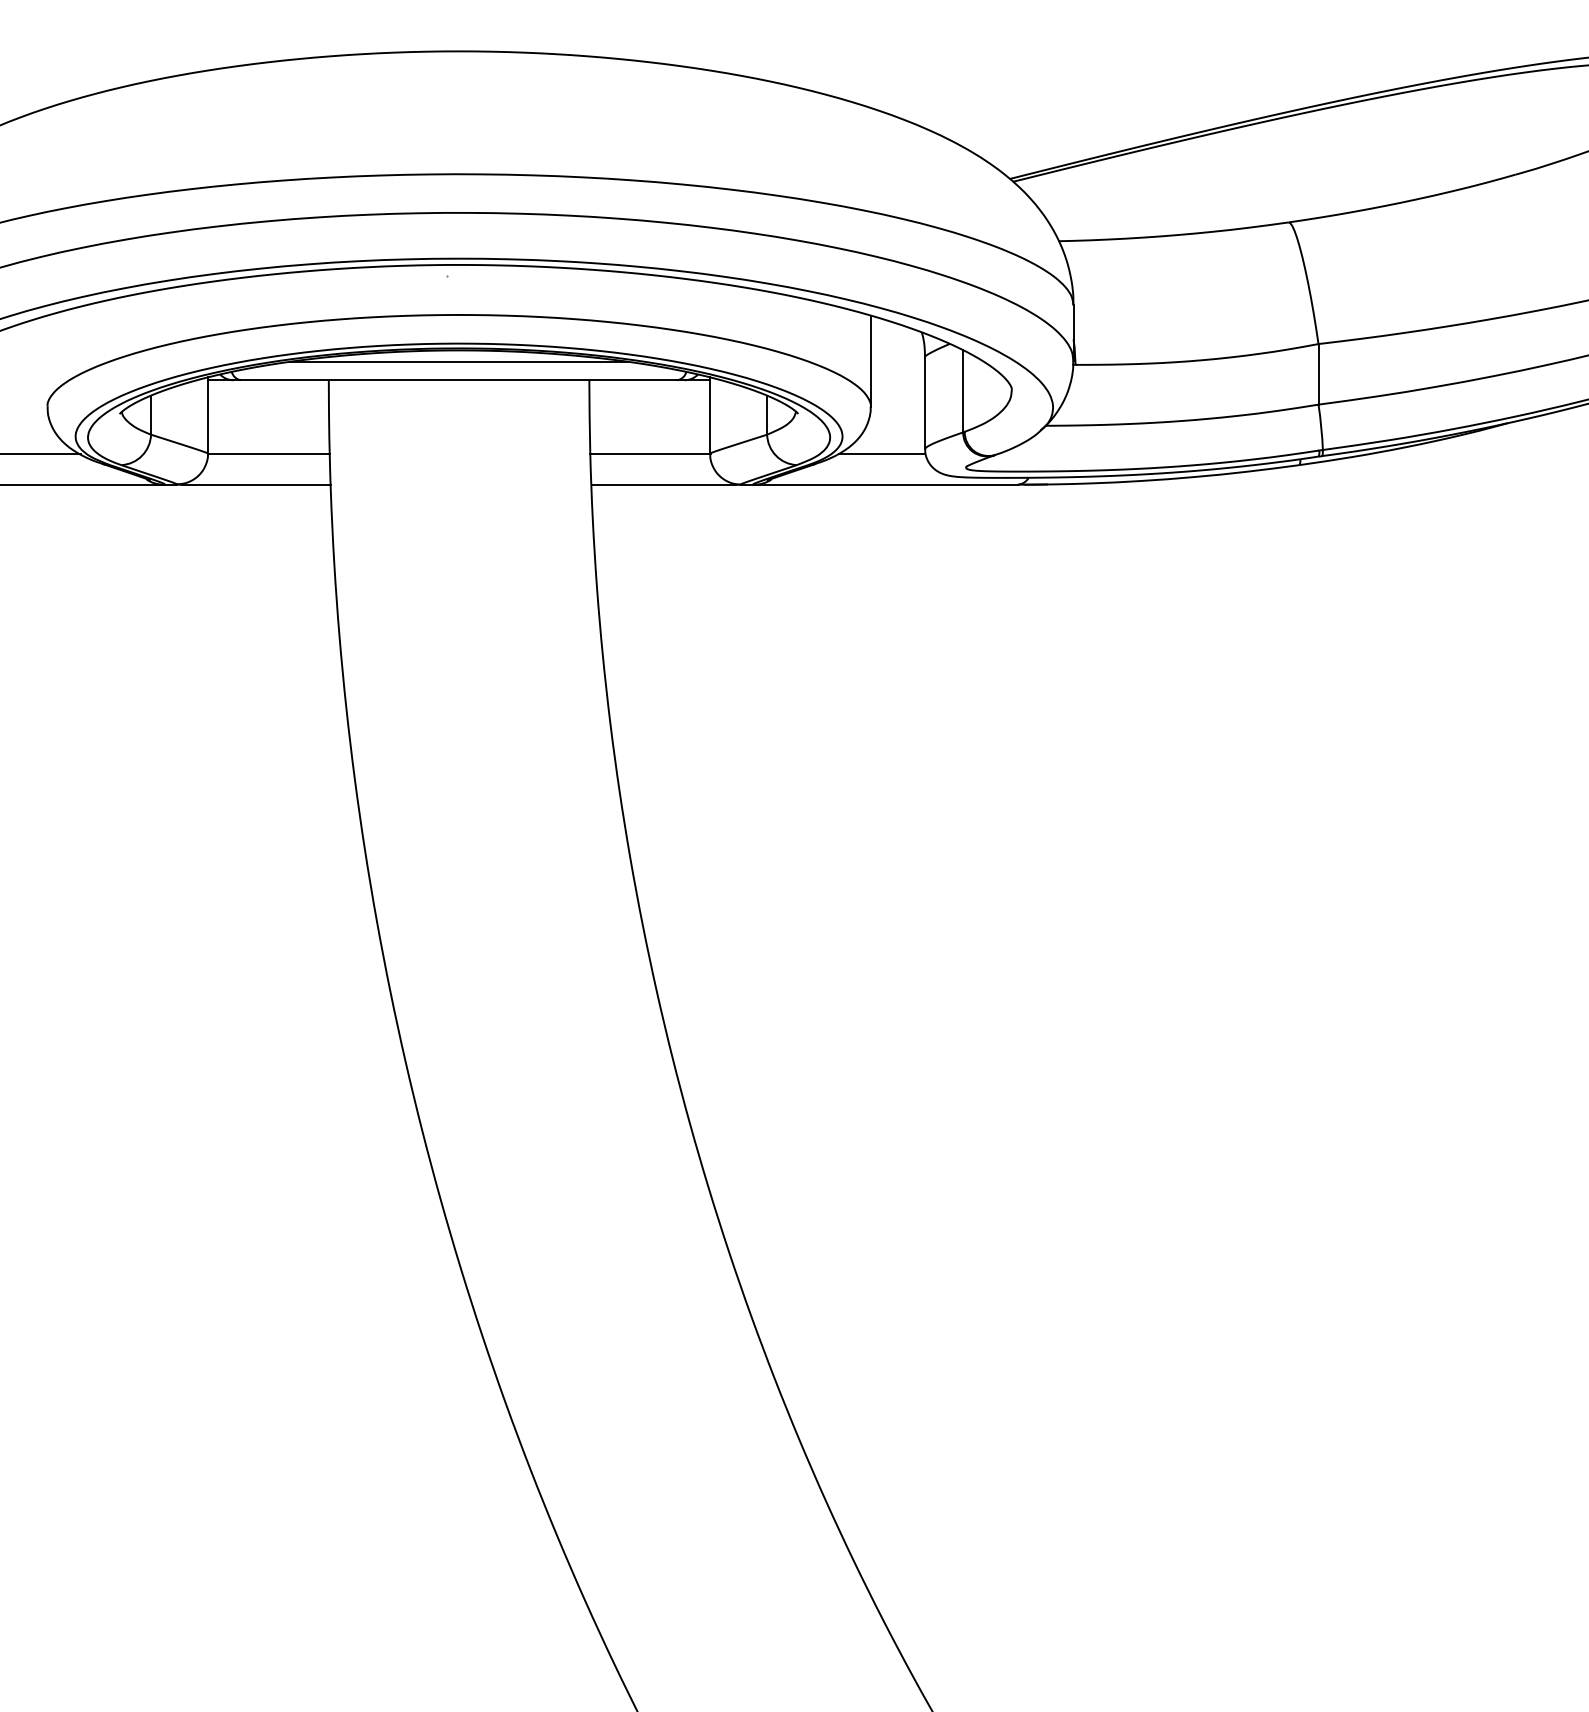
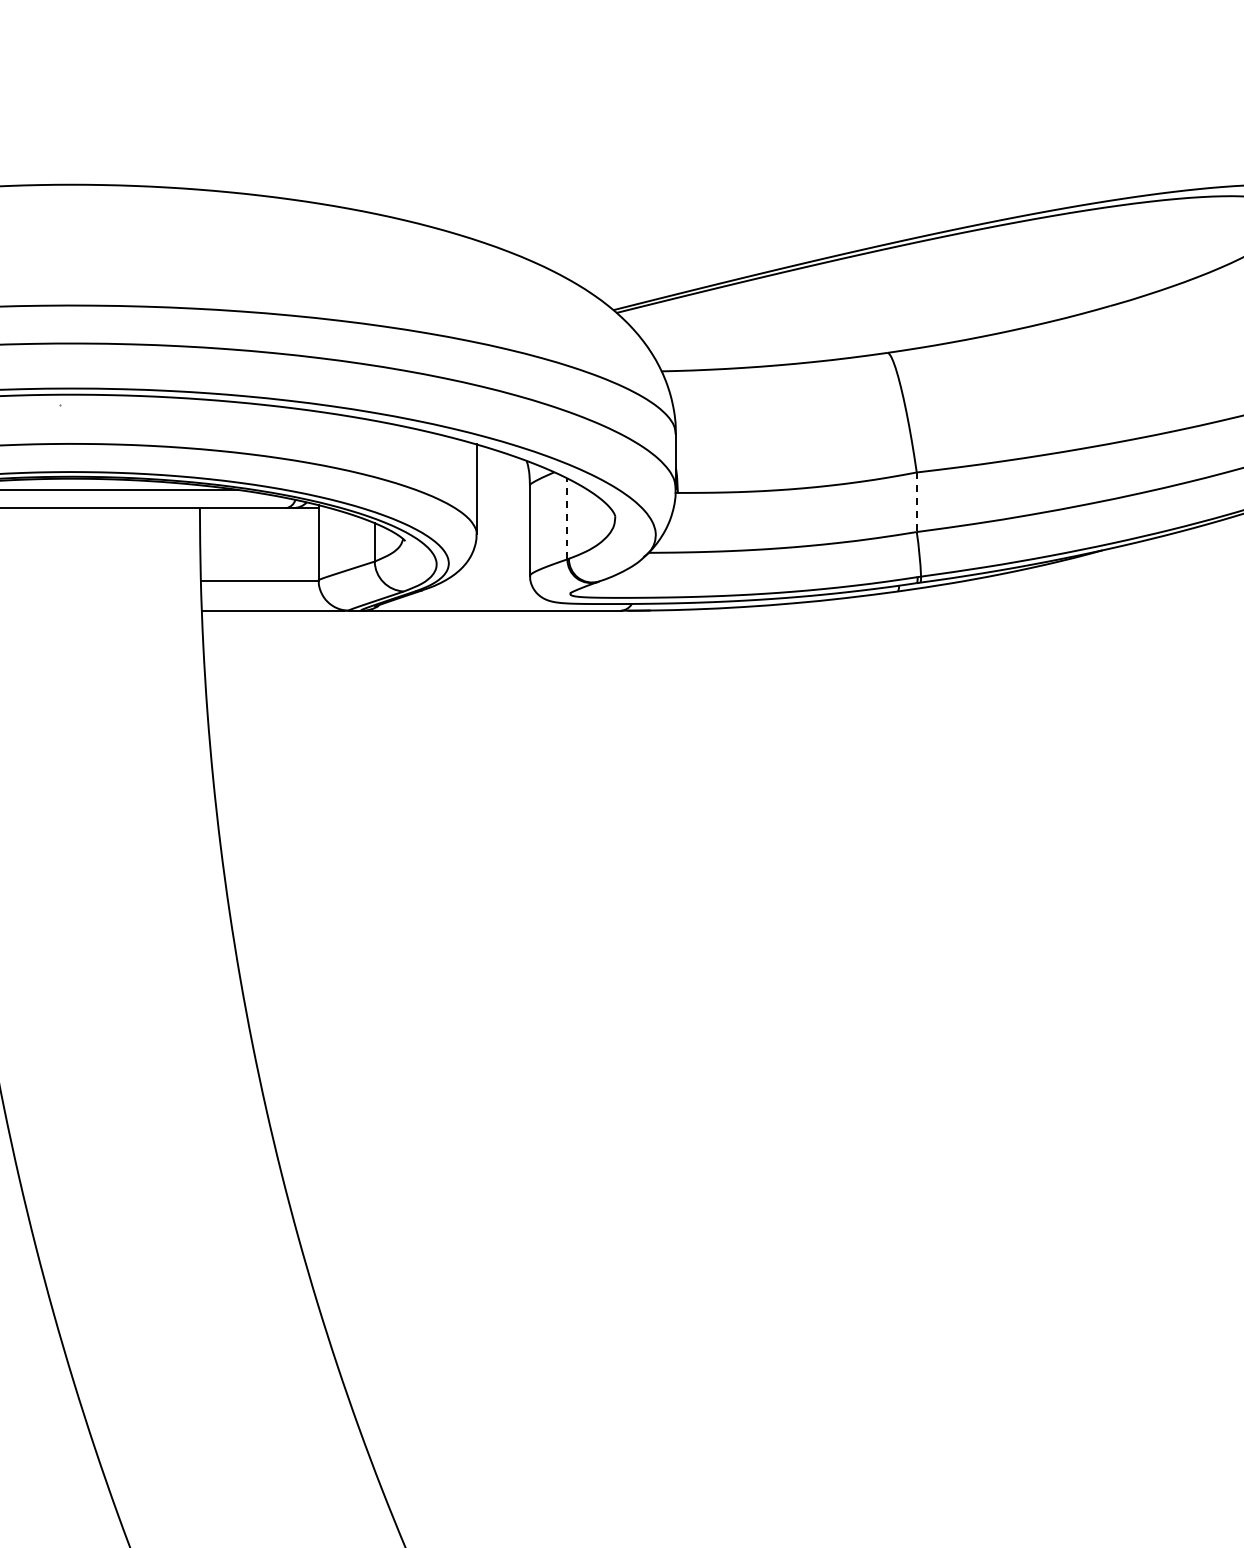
line: (1318, 374) -> (916, 502), solid -> dashed
line: (963, 390) -> (567, 518), solid -> dashed
line: (881, 453) -> (487, 580), removed

